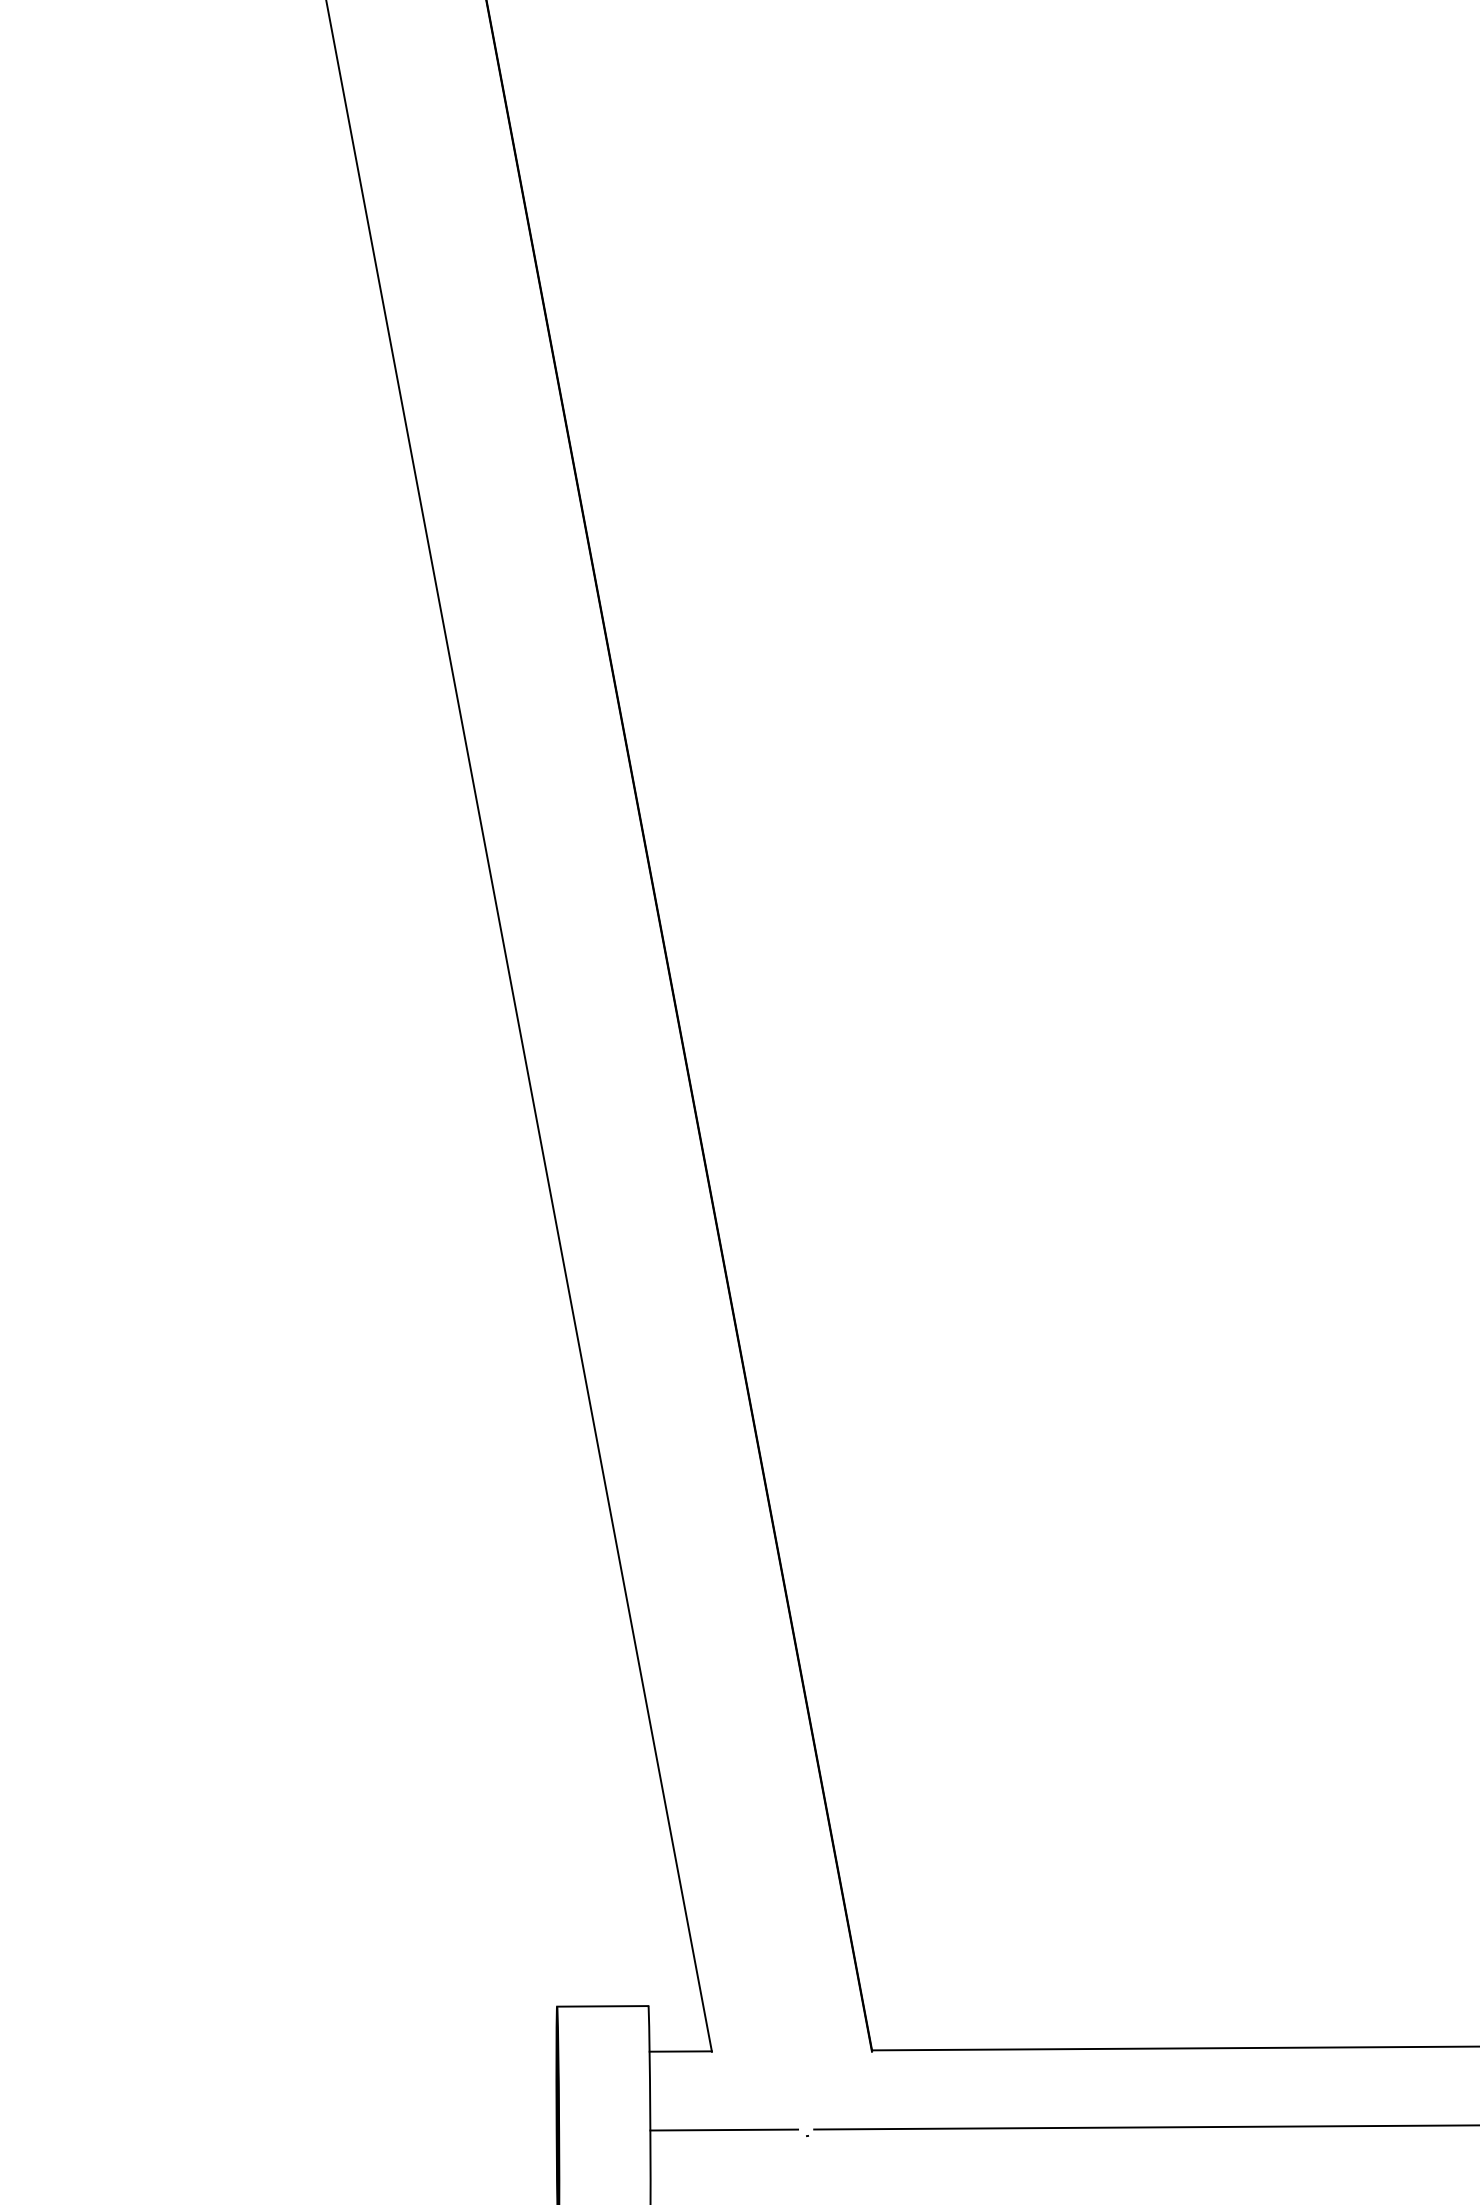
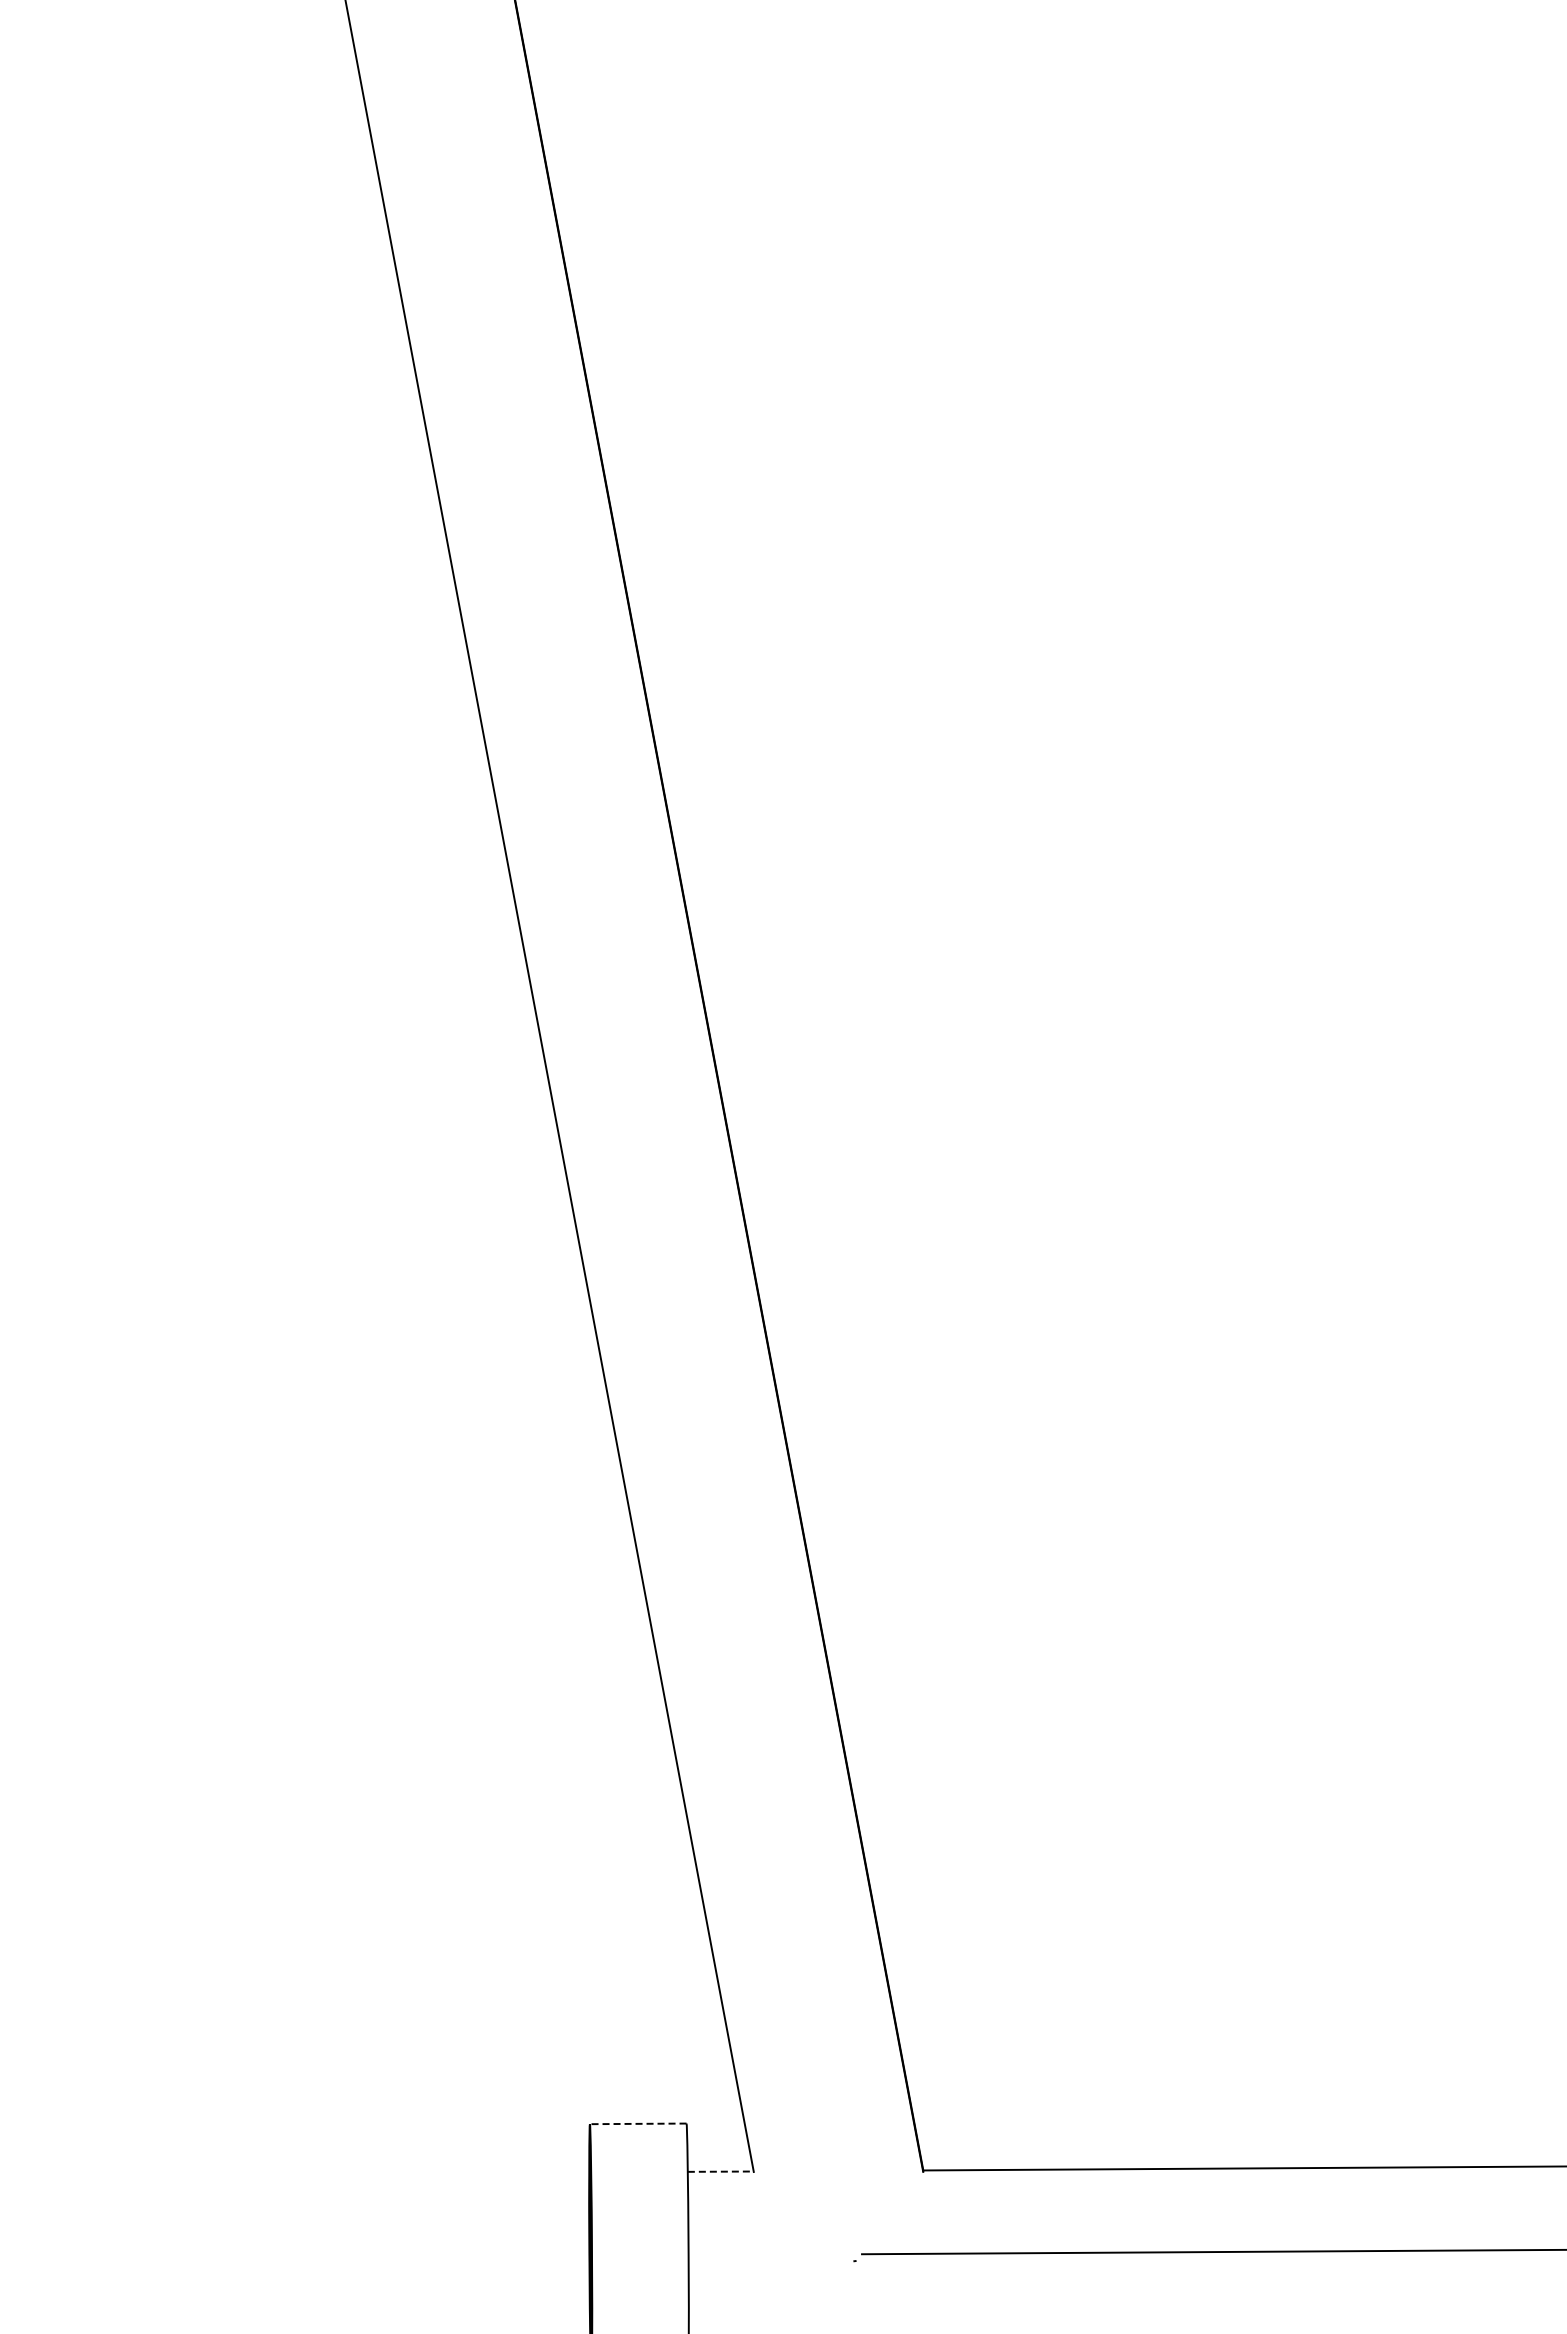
line: (602, 2006) -> (637, 2123), solid -> dashed
line: (680, 2051) -> (720, 2171), solid -> dashed
line: (723, 2129) -> (766, 2254), removed

